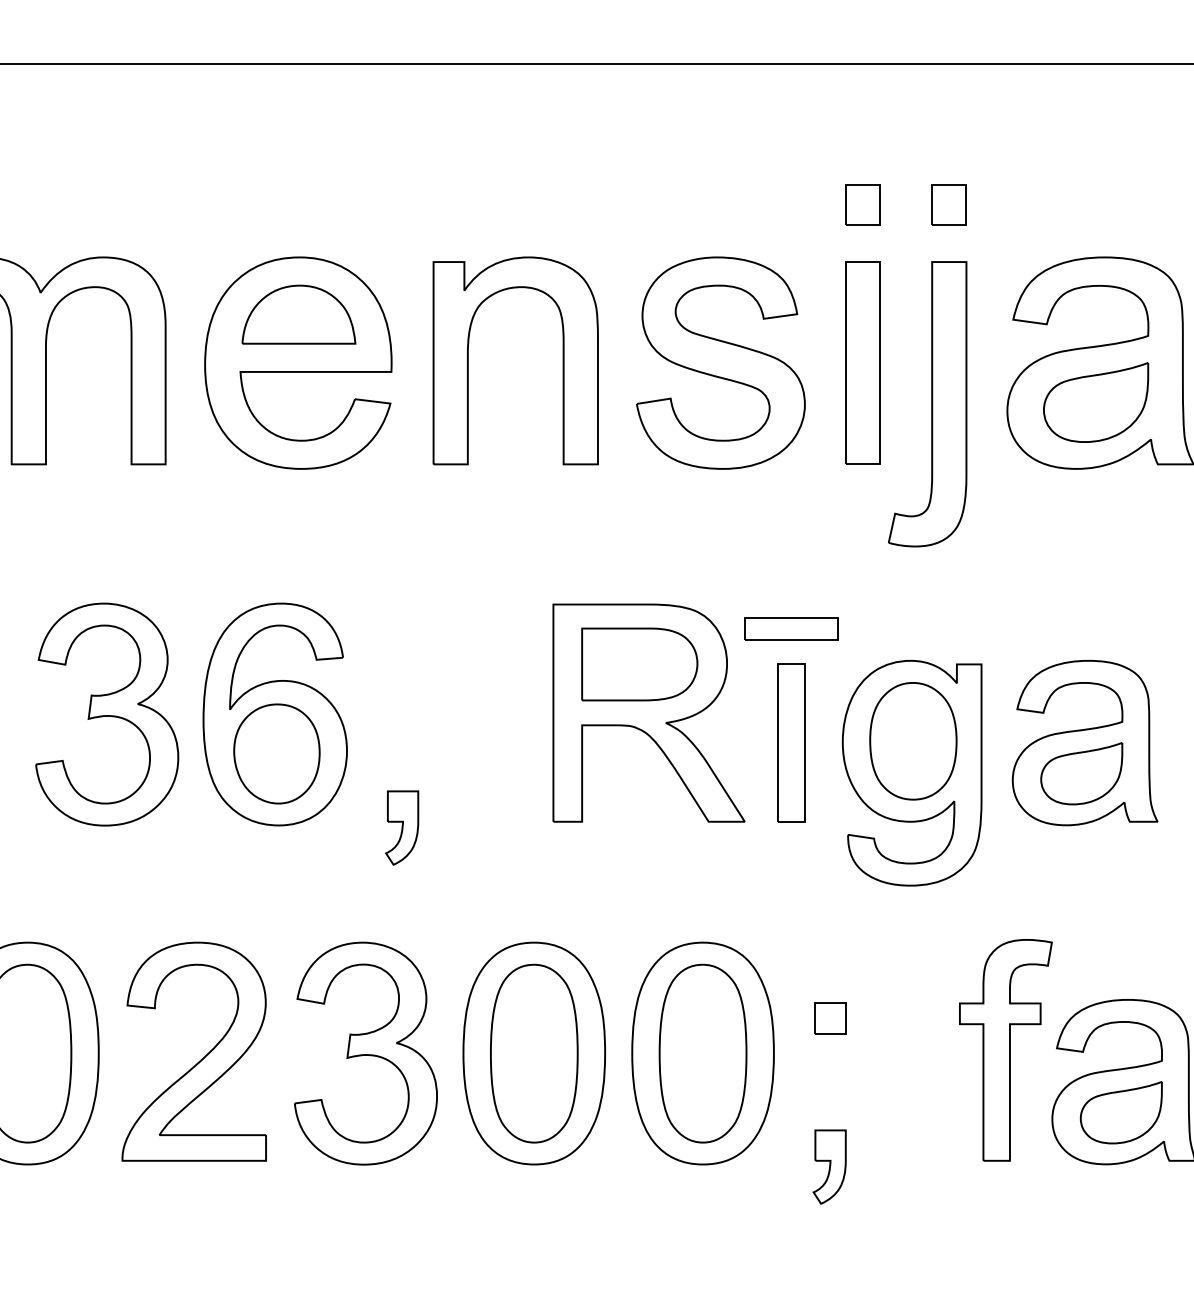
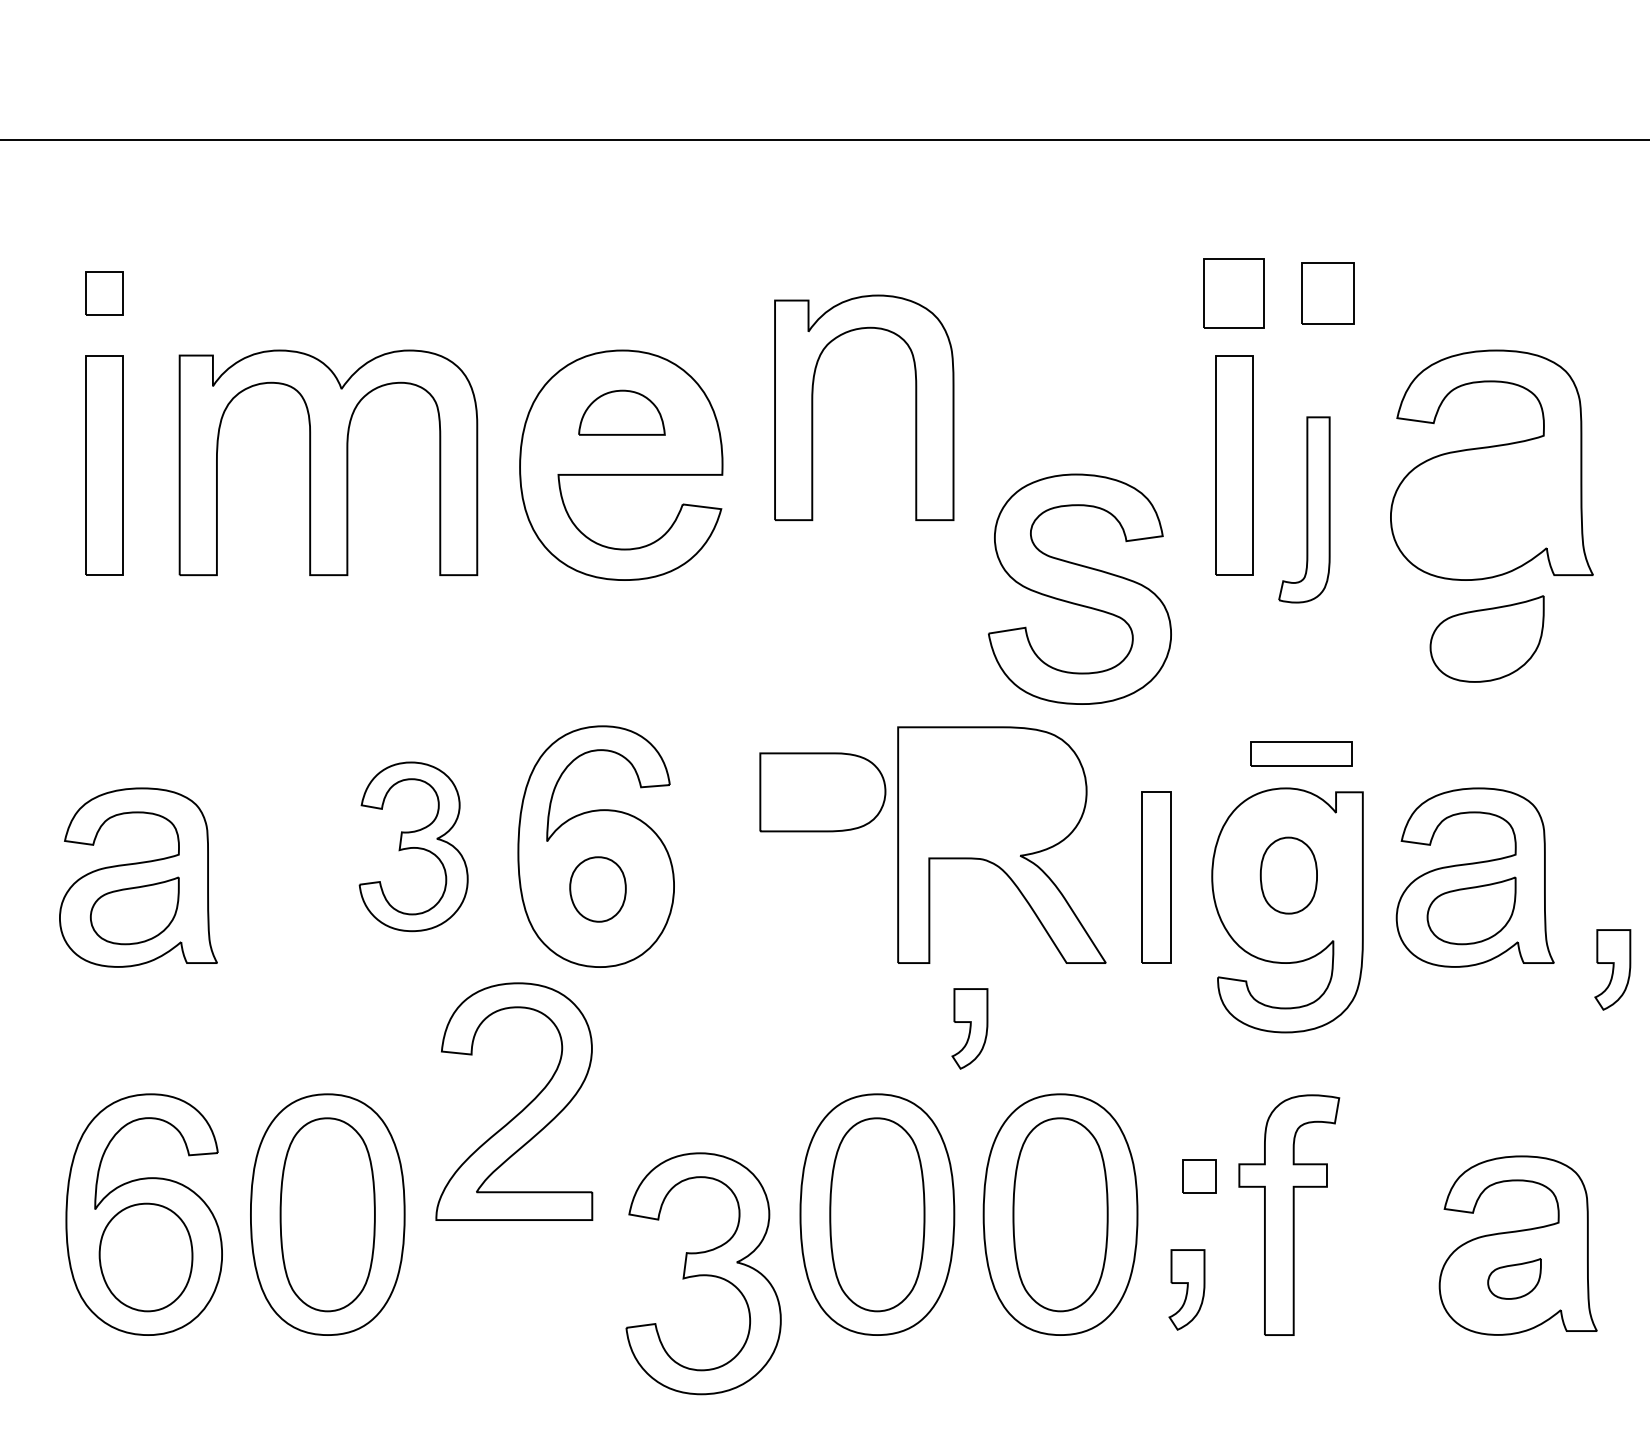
part: (863, 204) -> (1234, 293), size x1.6
part: (948, 204) -> (1327, 293), size x1.4
part: (298, 314) -> (621, 412), size x0.7
part: (468, 360) -> (813, 407), moved
part: (720, 362) -> (1079, 588), moved
part: (1095, 402) -> (1486, 638), moved
part: (927, 403) -> (1304, 509), size x0.6
part: (791, 628) -> (1301, 753), moved
part: (639, 664) -> (822, 792), moved
part: (106, 714) -> (413, 846), size x0.7
part: (913, 741) -> (1288, 875), size x0.6
part: (276, 753) -> (597, 889), size x0.6
part: (401, 827) -> (969, 1028), moved
part: (1006, 1049) -> (1289, 1214), moved
part: (365, 1053) -> (703, 1273), moved
part: (201, 1058) -> (522, 1109), moved
part: (1121, 1112) -> (1514, 1278), size x0.6
part: (829, 1166) -> (1186, 1289), moved

